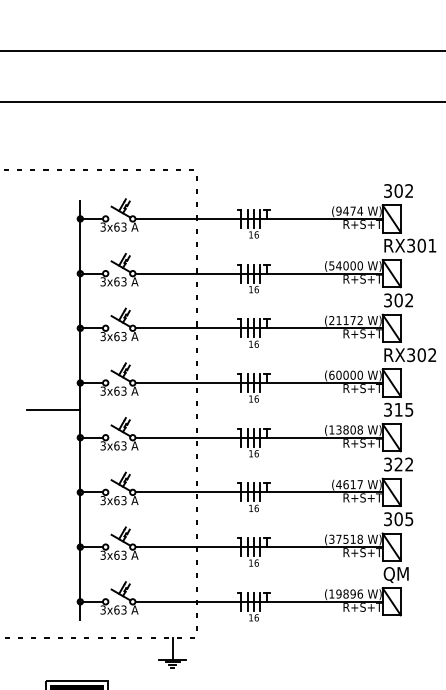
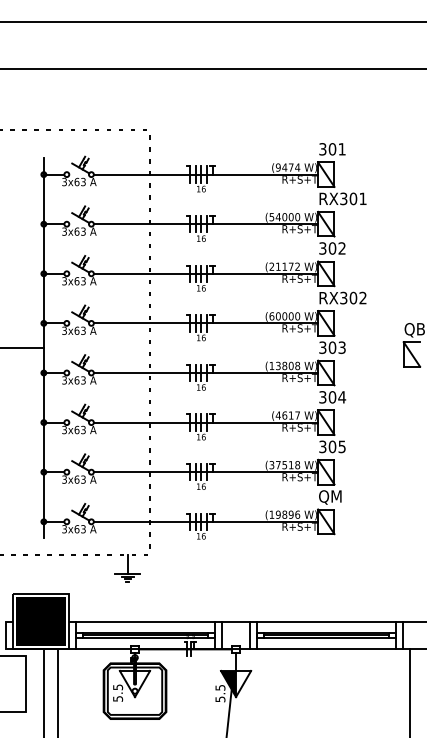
text: (408, 191) -> (341, 149), 302 -> 301
text: (403, 409) -> (336, 347), 315 -> 303
text: (404, 464) -> (337, 397), 322 -> 304

